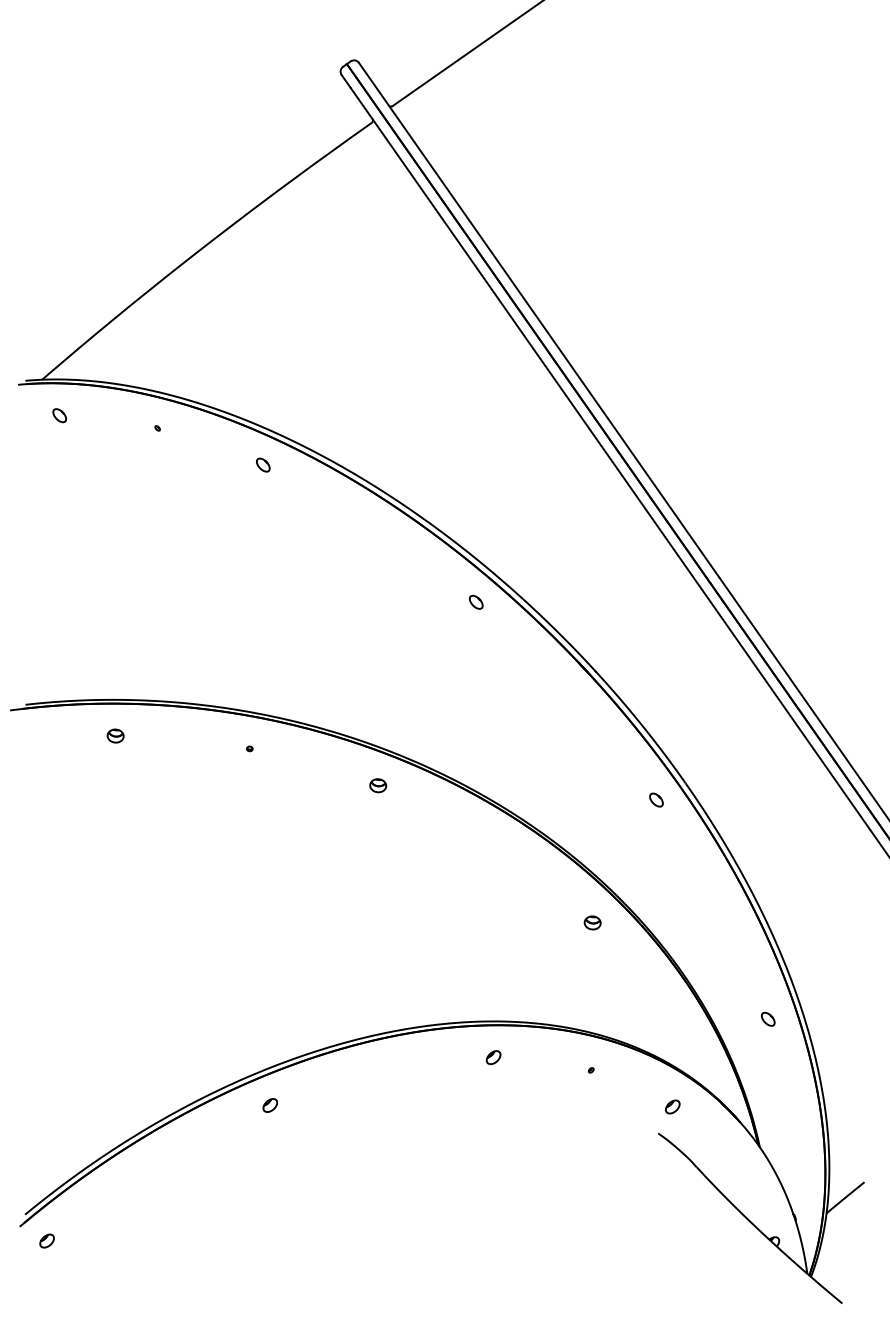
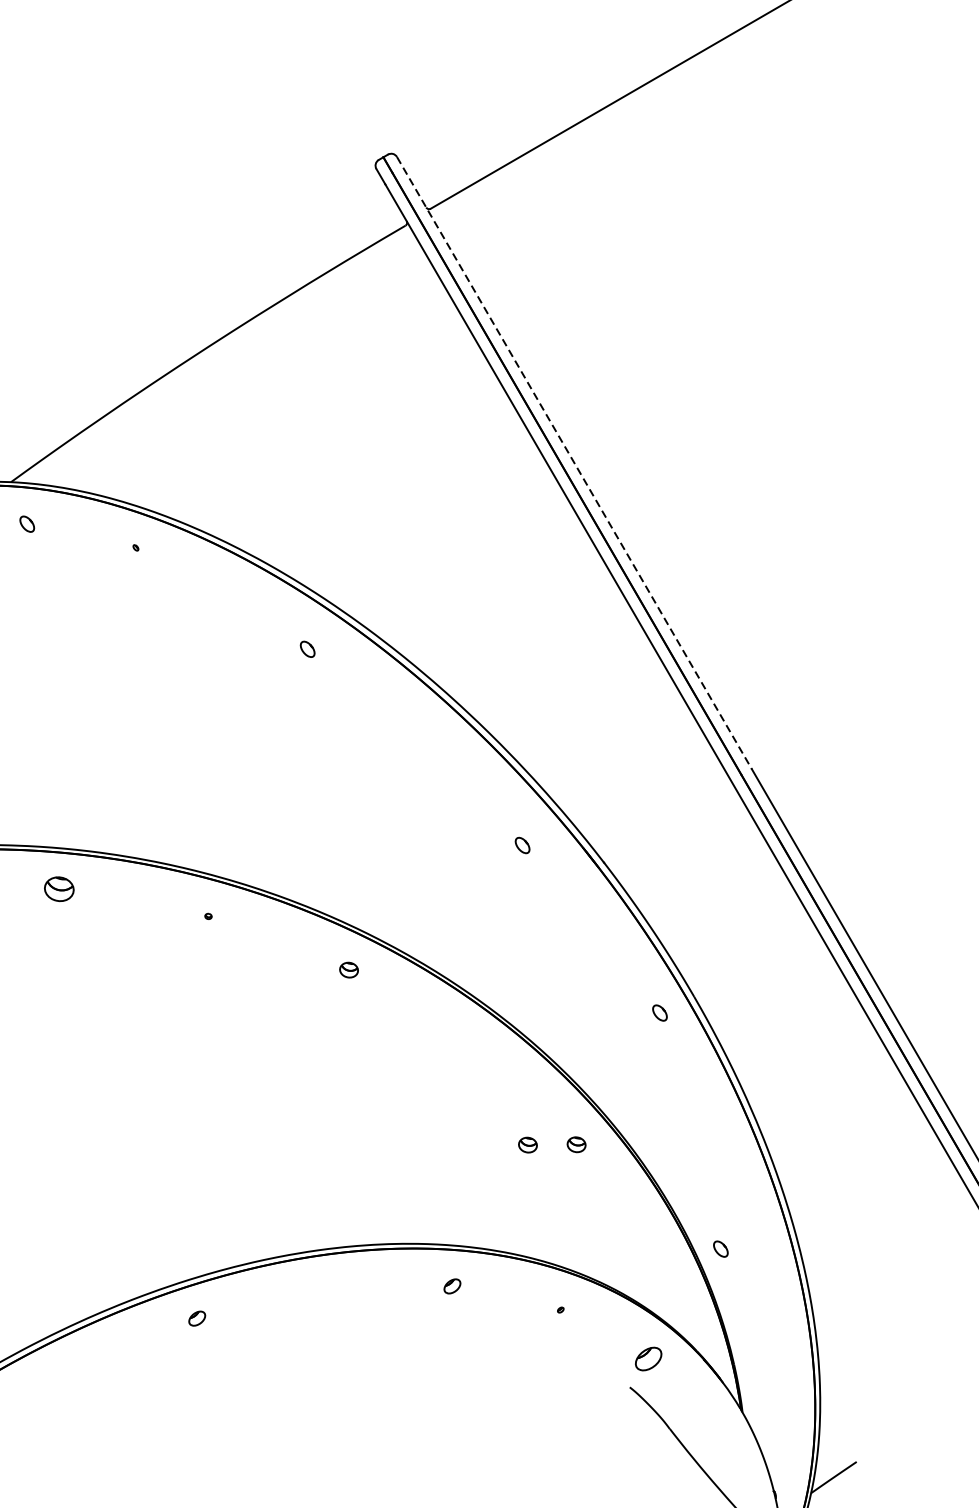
line: (539, 320) -> (574, 463), solid -> dashed
part: (263, 464) -> (308, 648), moved
part: (476, 601) -> (522, 844), moved
part: (115, 735) -> (59, 888), size x1.6
part: (549, 926) -> (527, 1144), added
part: (768, 1018) -> (721, 1248), moved
part: (672, 1106) -> (648, 1358), size x1.6

